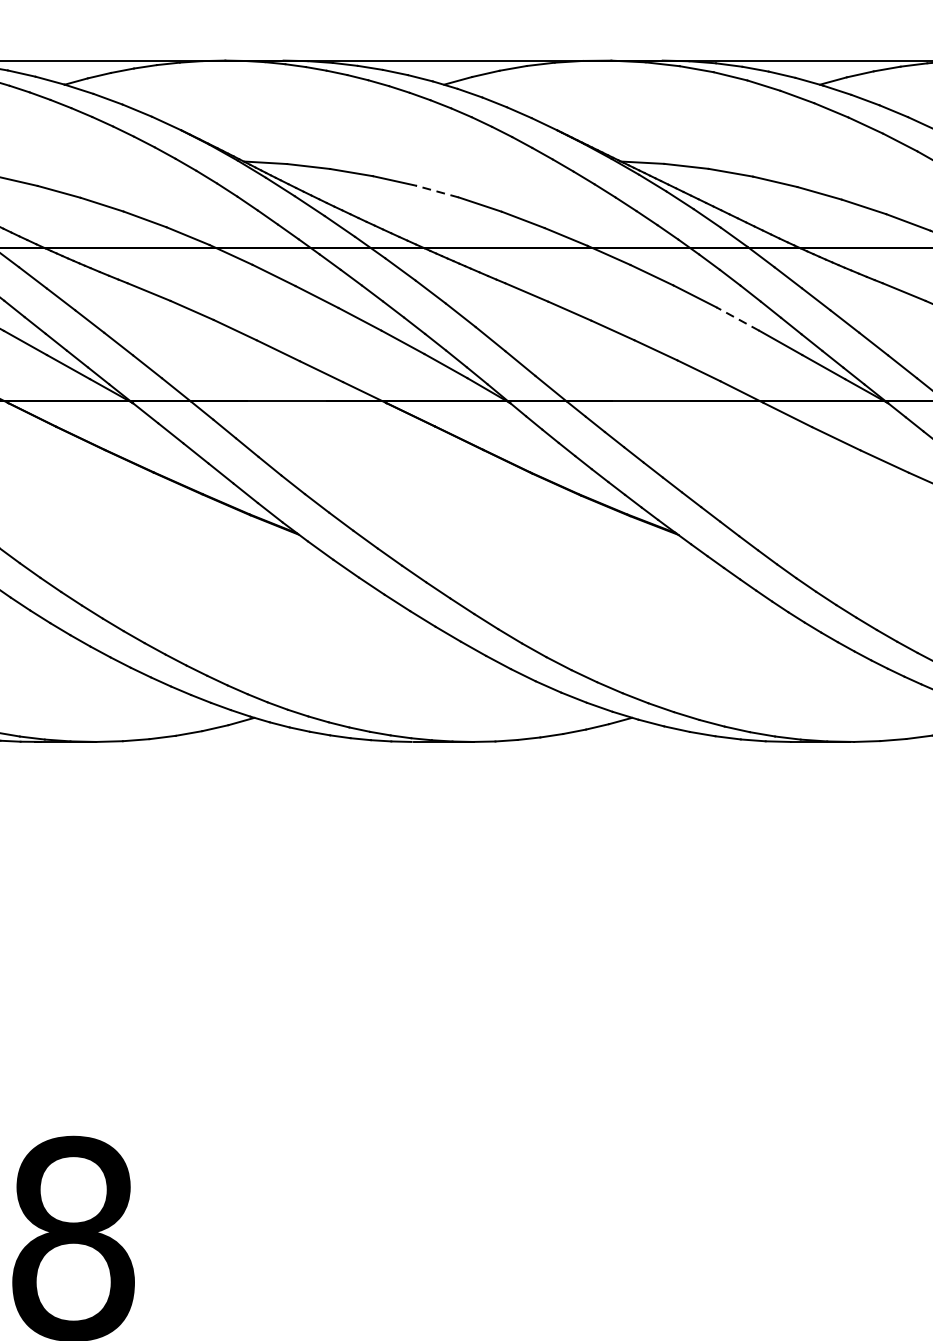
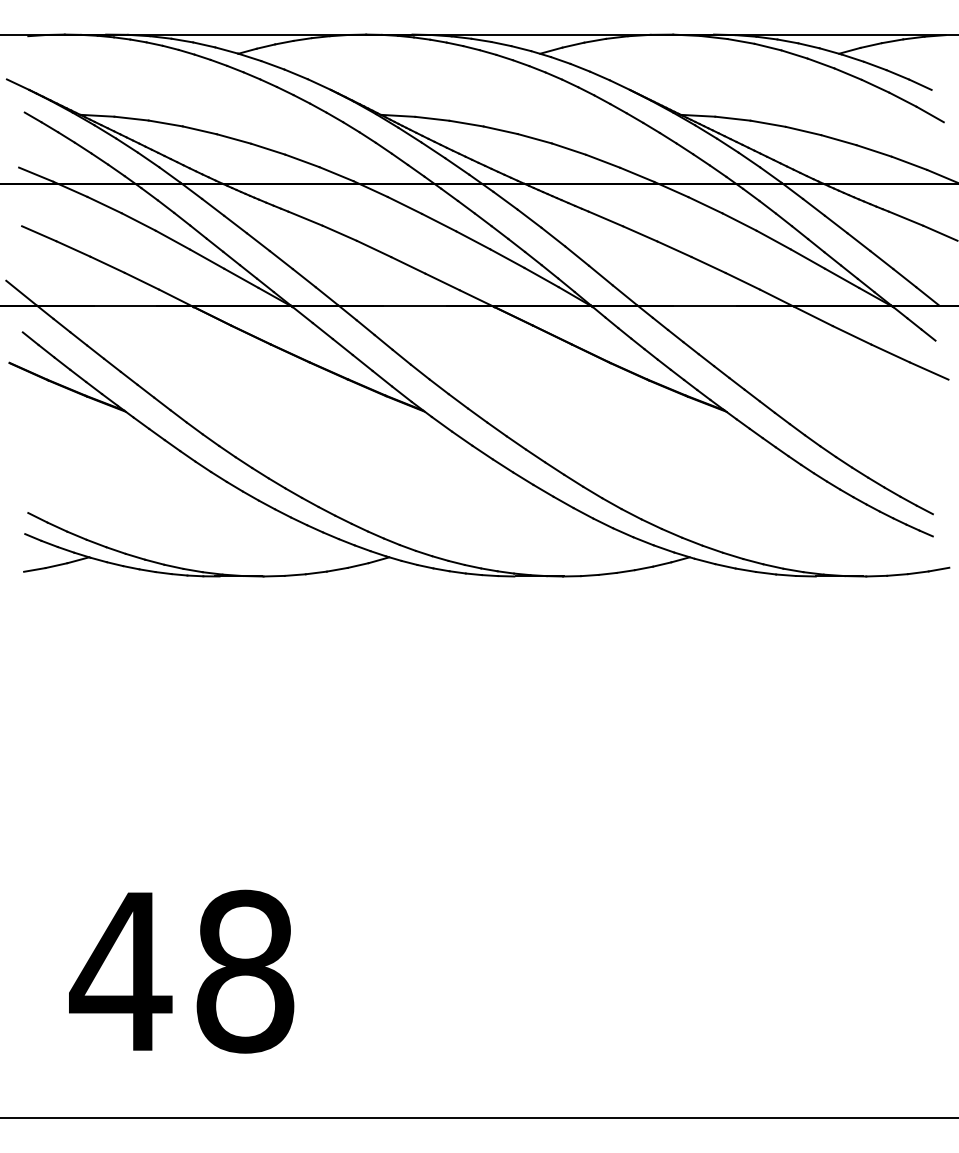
line: (436, 191) -> (534, 138), dashed -> solid
line: (737, 318) -> (773, 239), dashed -> solid

